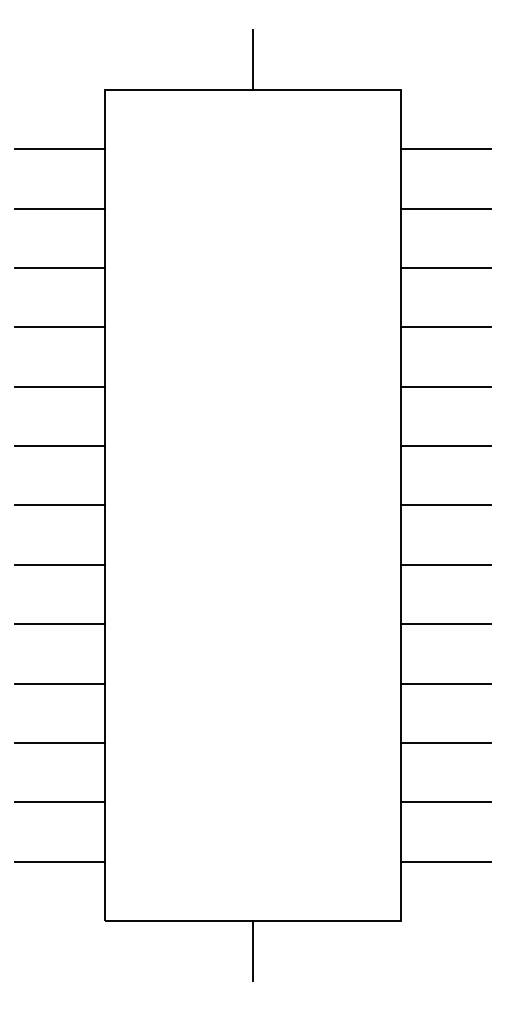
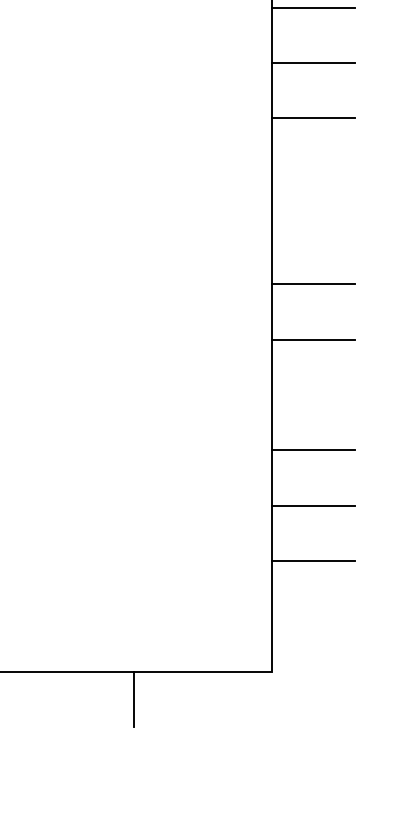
line: (445, 386) -> (313, 173), removed
line: (445, 446) -> (313, 229), removed
line: (445, 624) -> (313, 395), removed
line: (445, 861) -> (313, 615), removed

